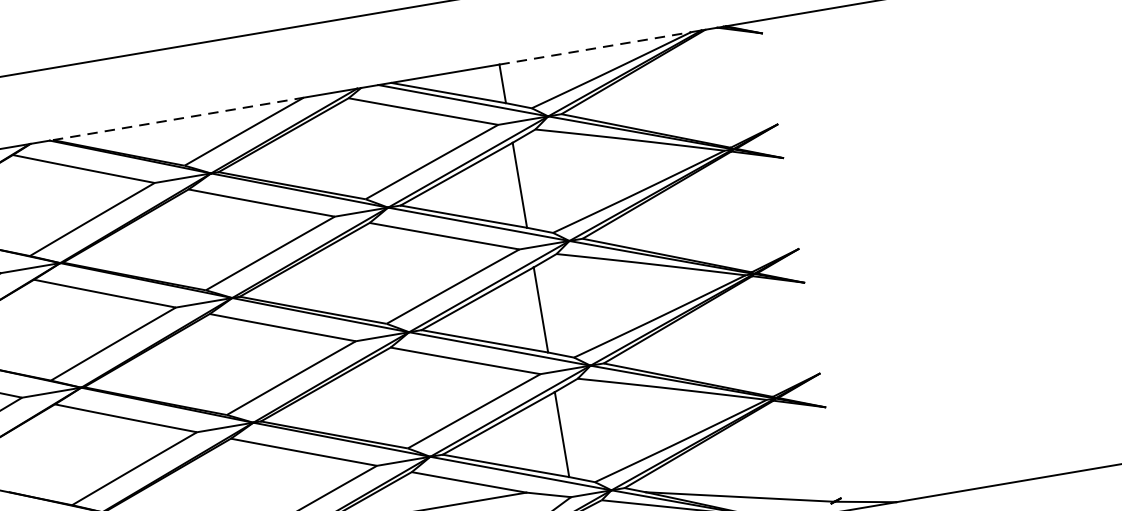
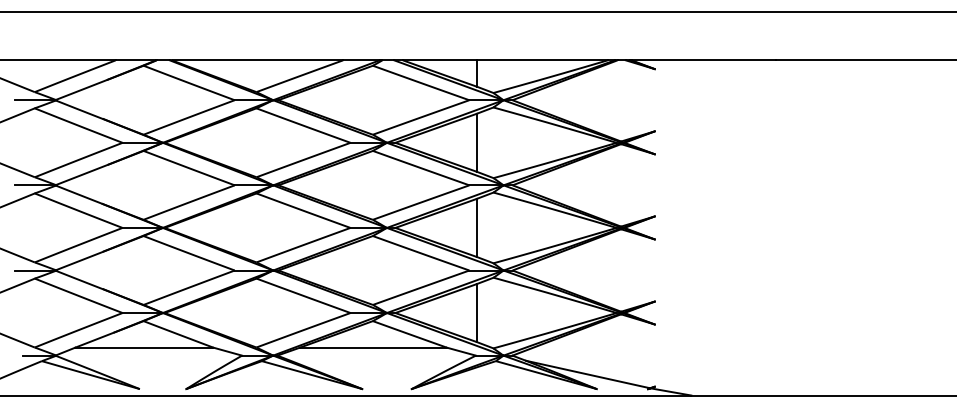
line: (595, 48) -> (542, 60), dashed -> solid
line: (178, 119) -> (257, 60), dashed -> solid

